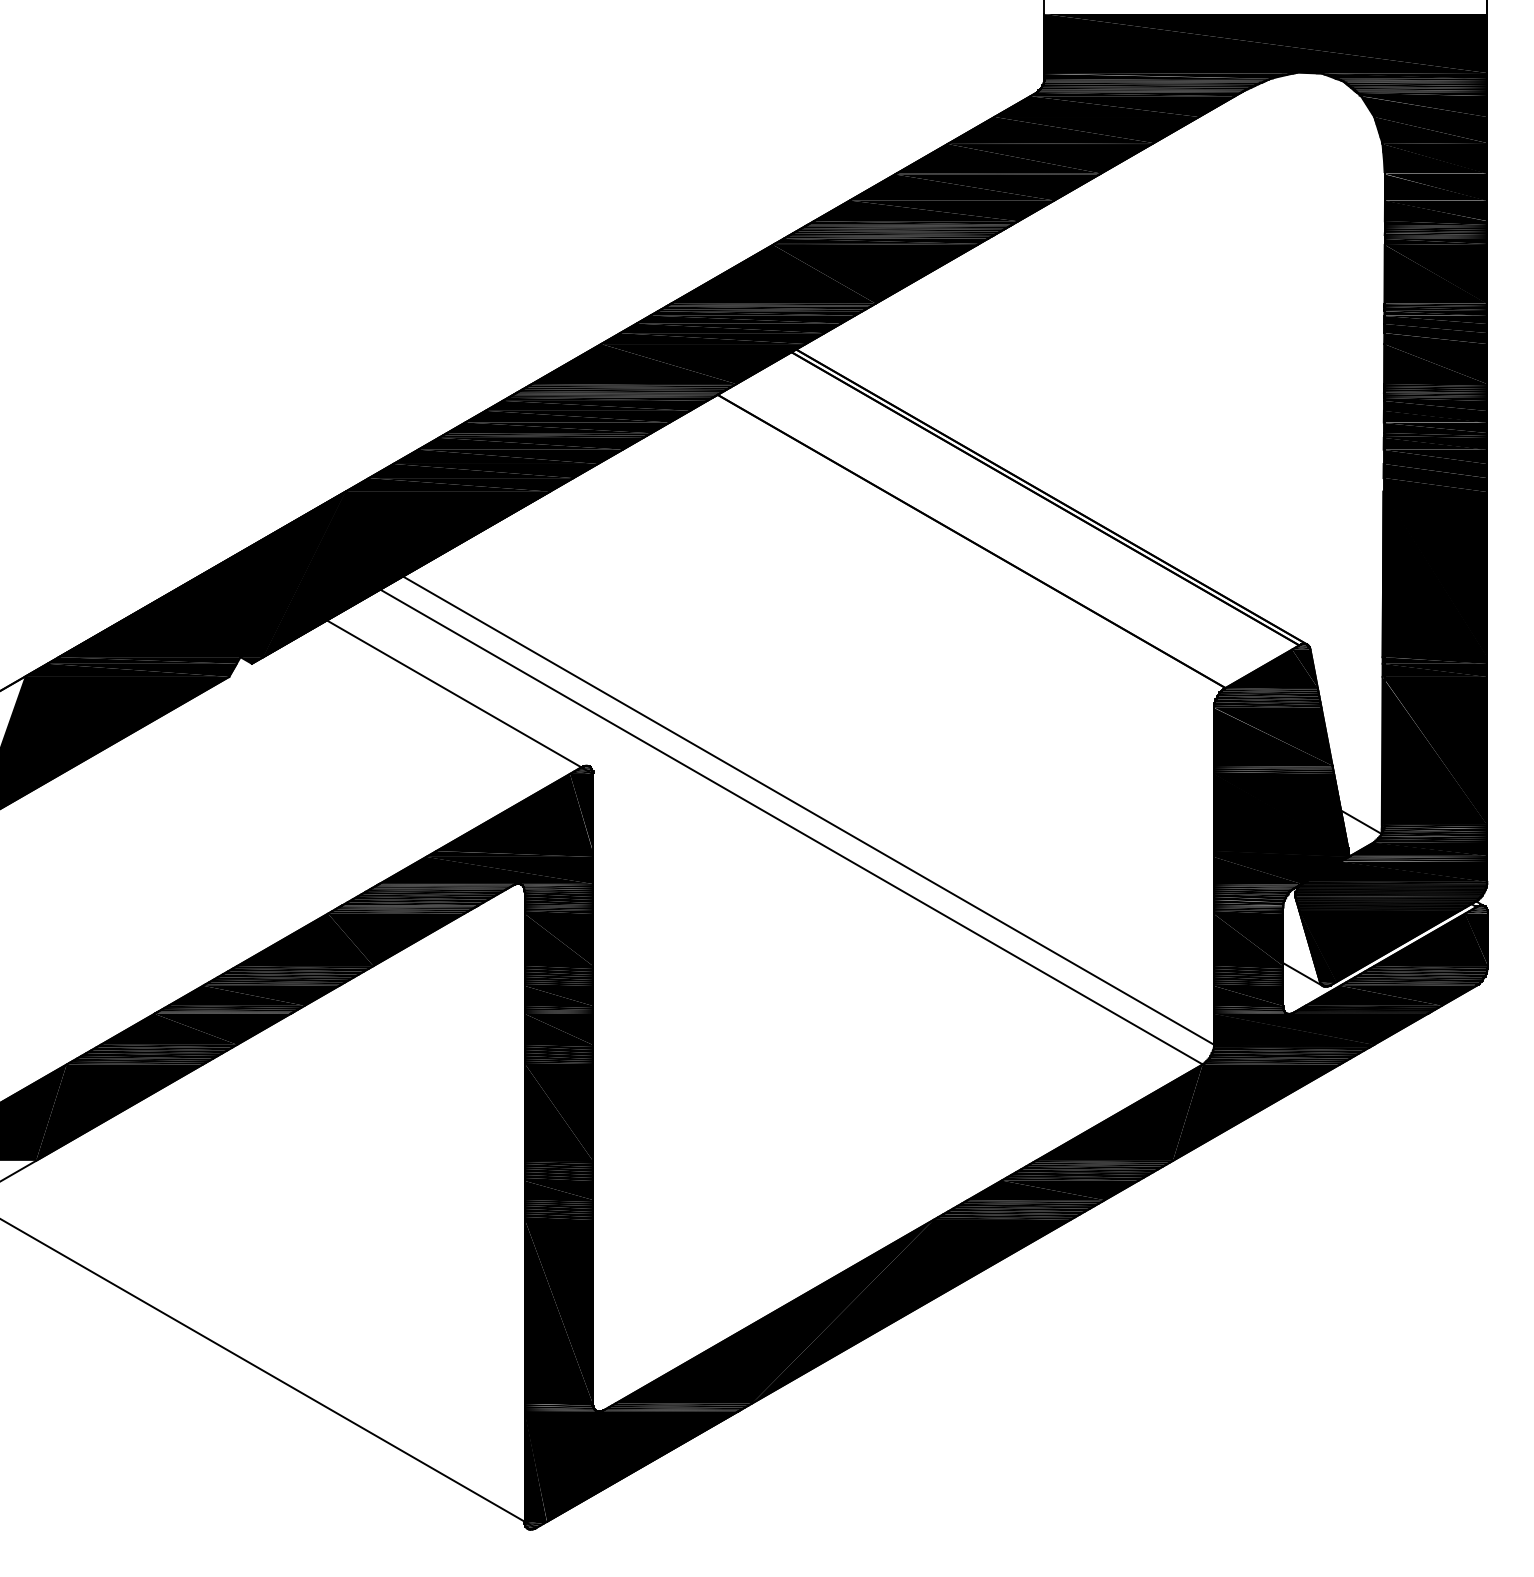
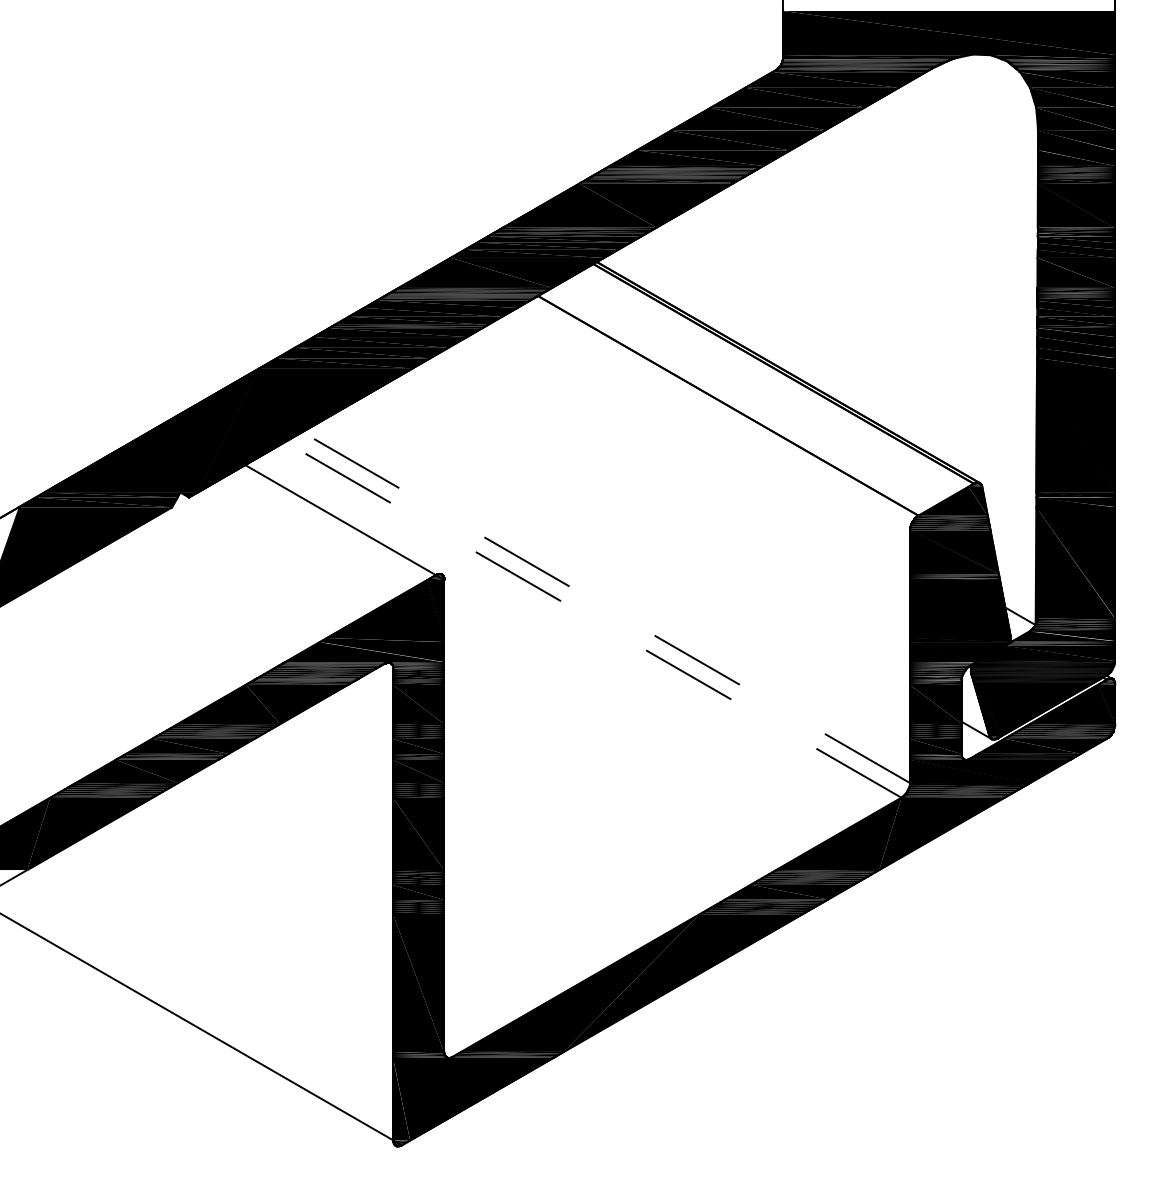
line: (808, 810) -> (606, 607), solid -> dashed
line: (791, 827) -> (593, 620), solid -> dashed

